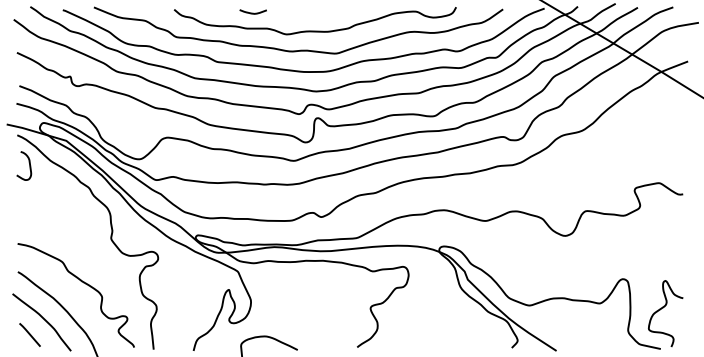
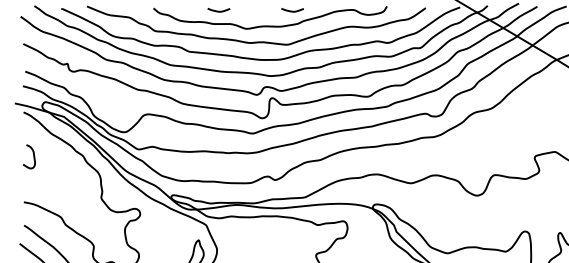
curve: (341, 12) -> (291, 10), added
curve: (28, 162) -> (32, 153), moved

